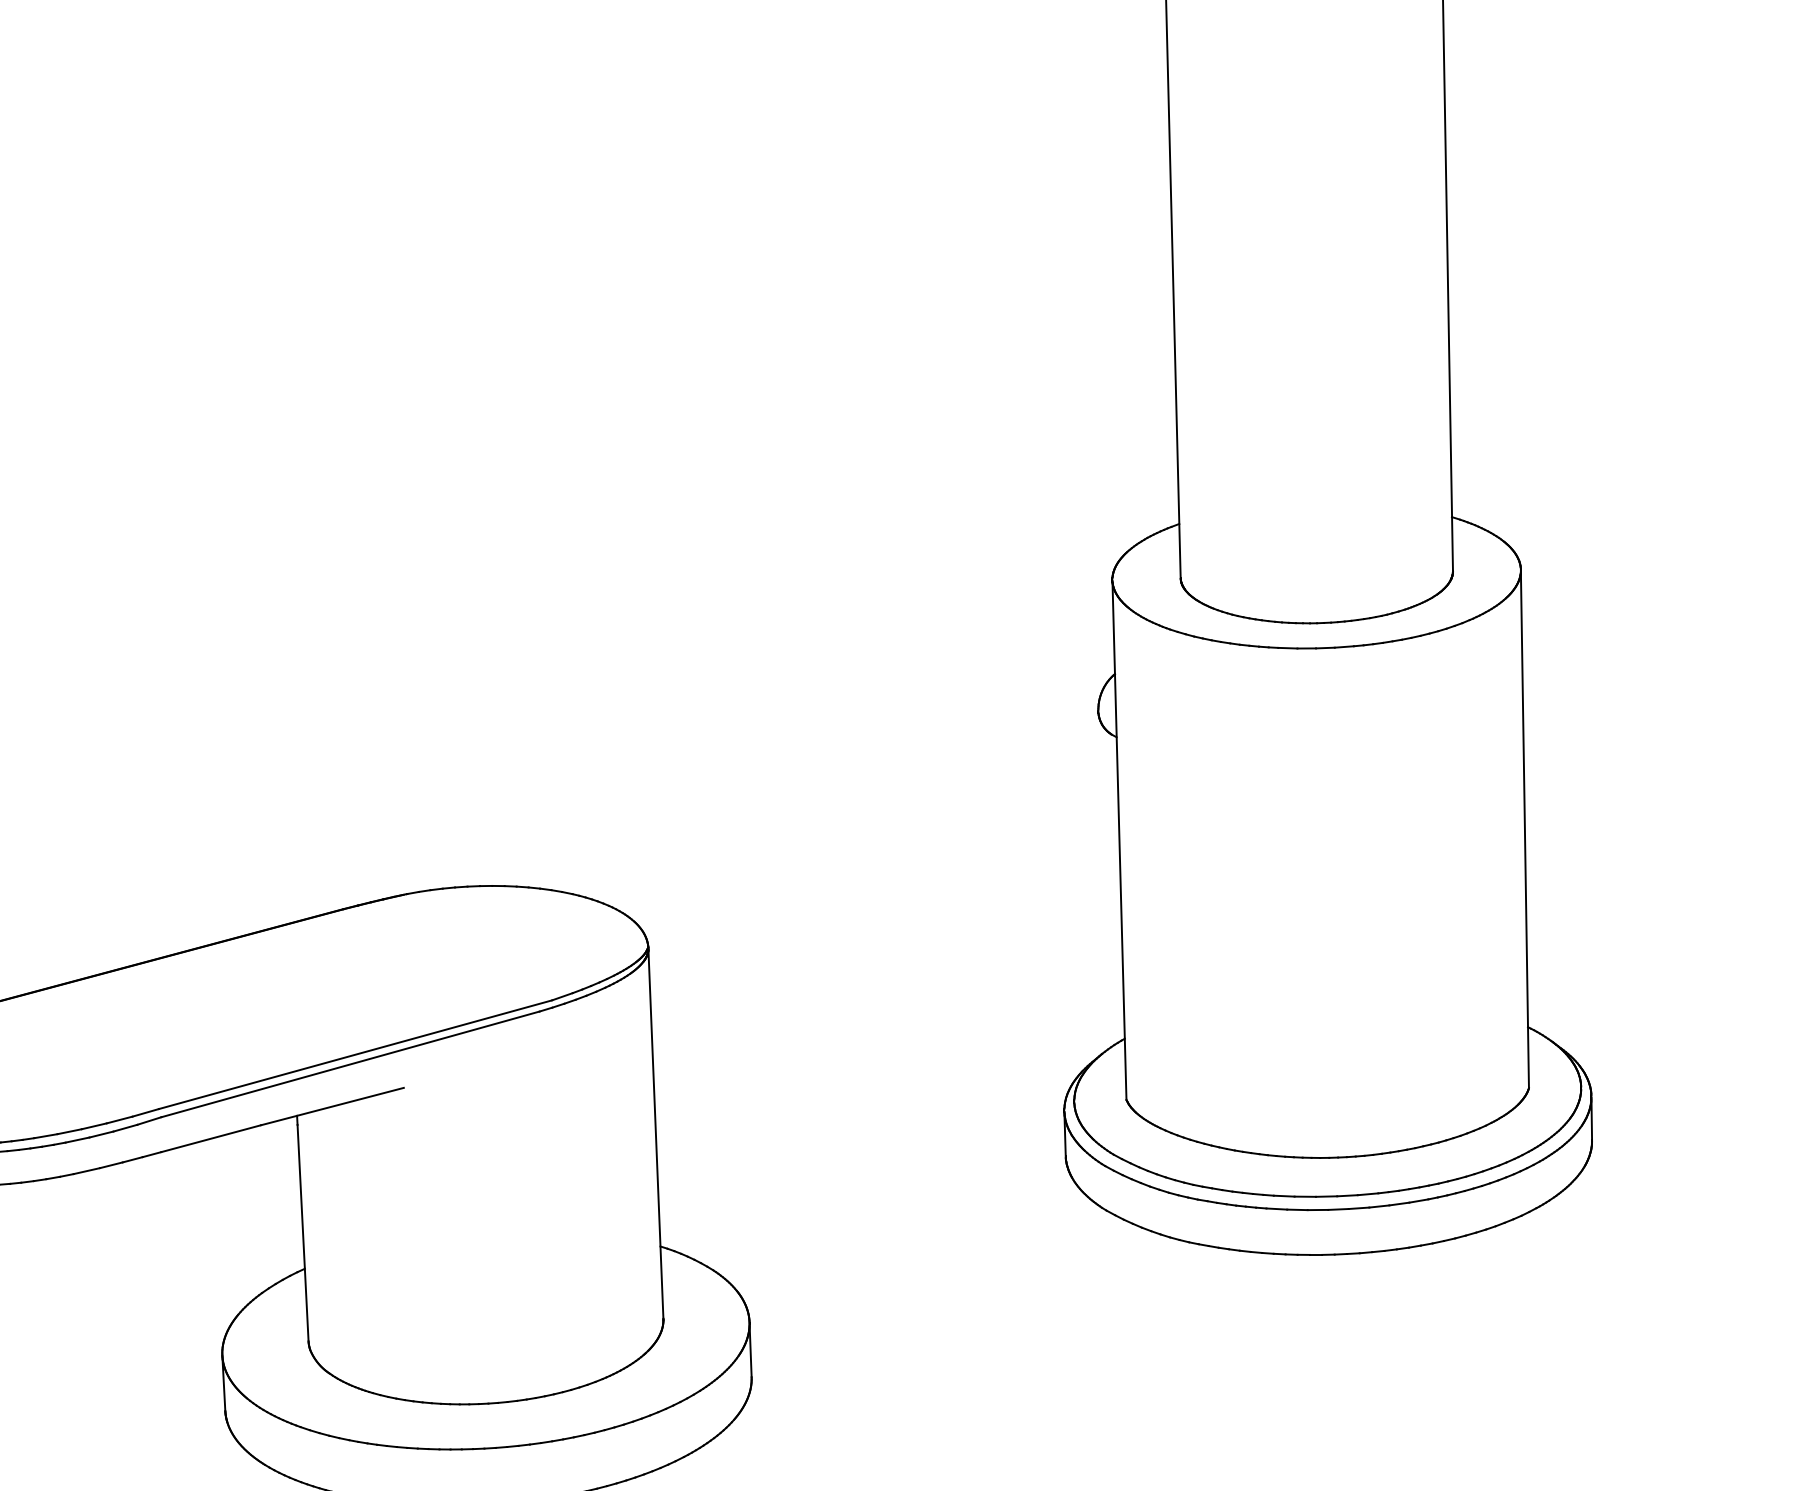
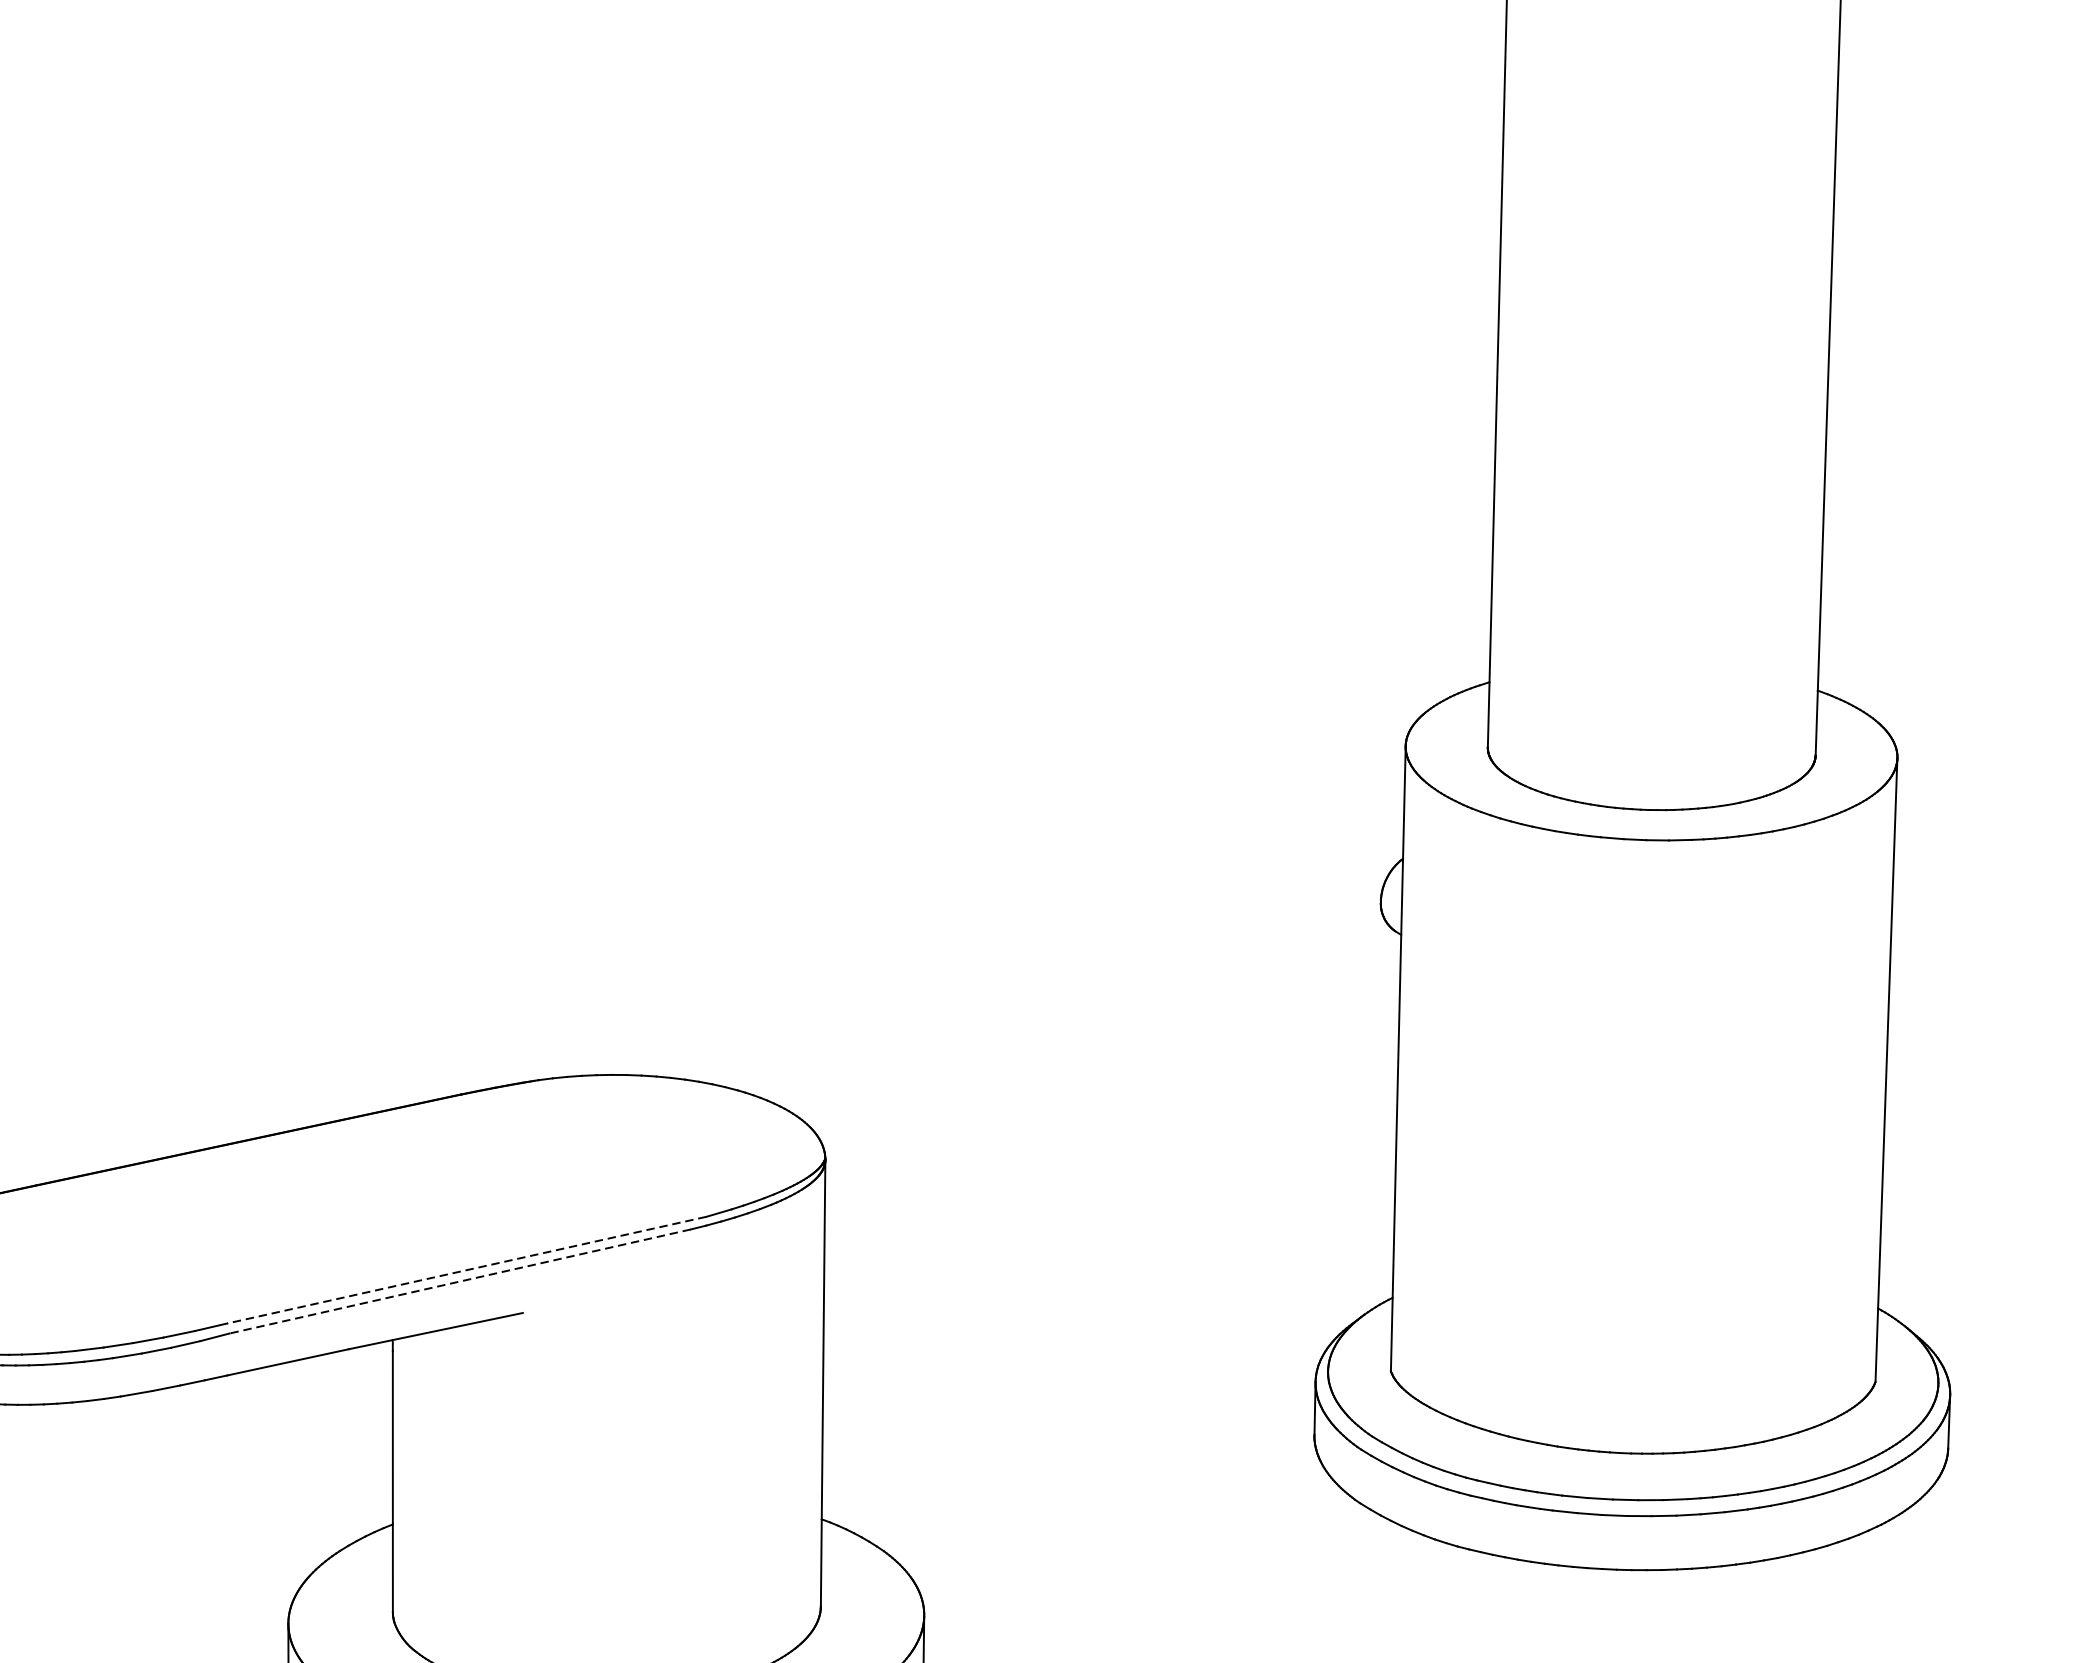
line: (355, 1054) -> (466, 1269), solid -> dashed
line: (349, 1064) -> (458, 1281), solid -> dashed

